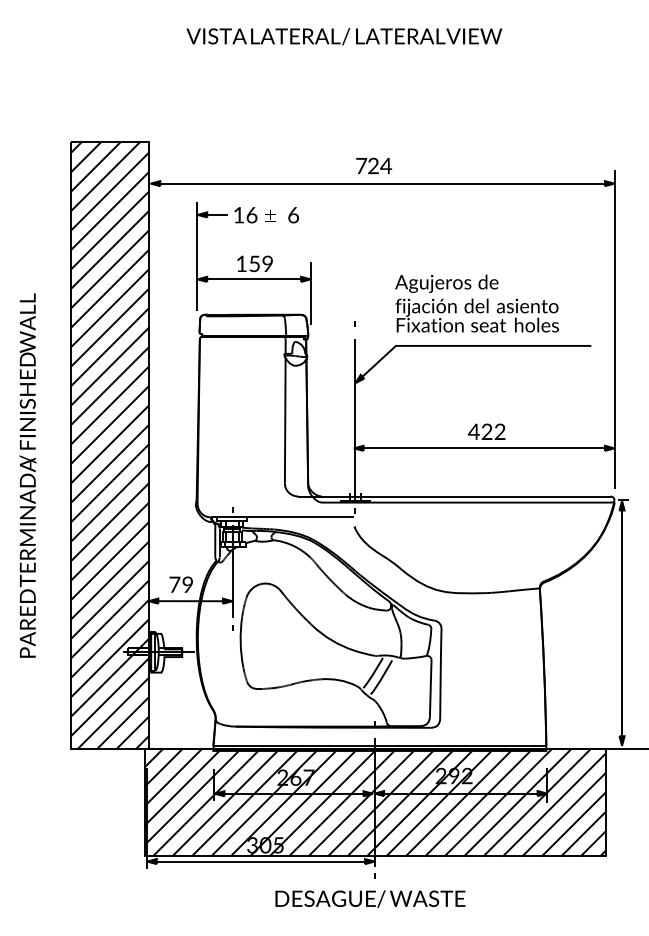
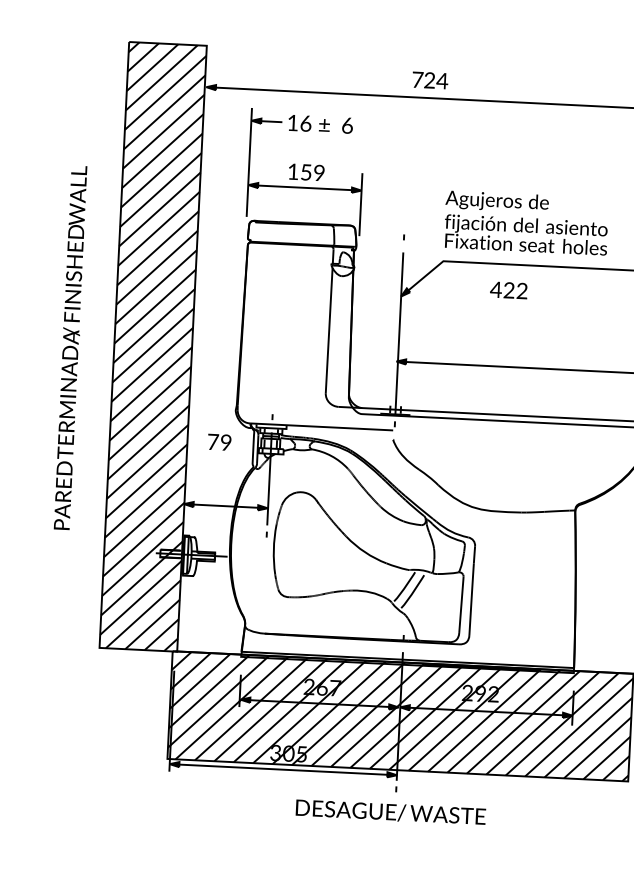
text: (486, 431) -> (508, 290), moved
text: (27, 475) -> (70, 347), moved
text: (180, 584) -> (218, 442), moved

